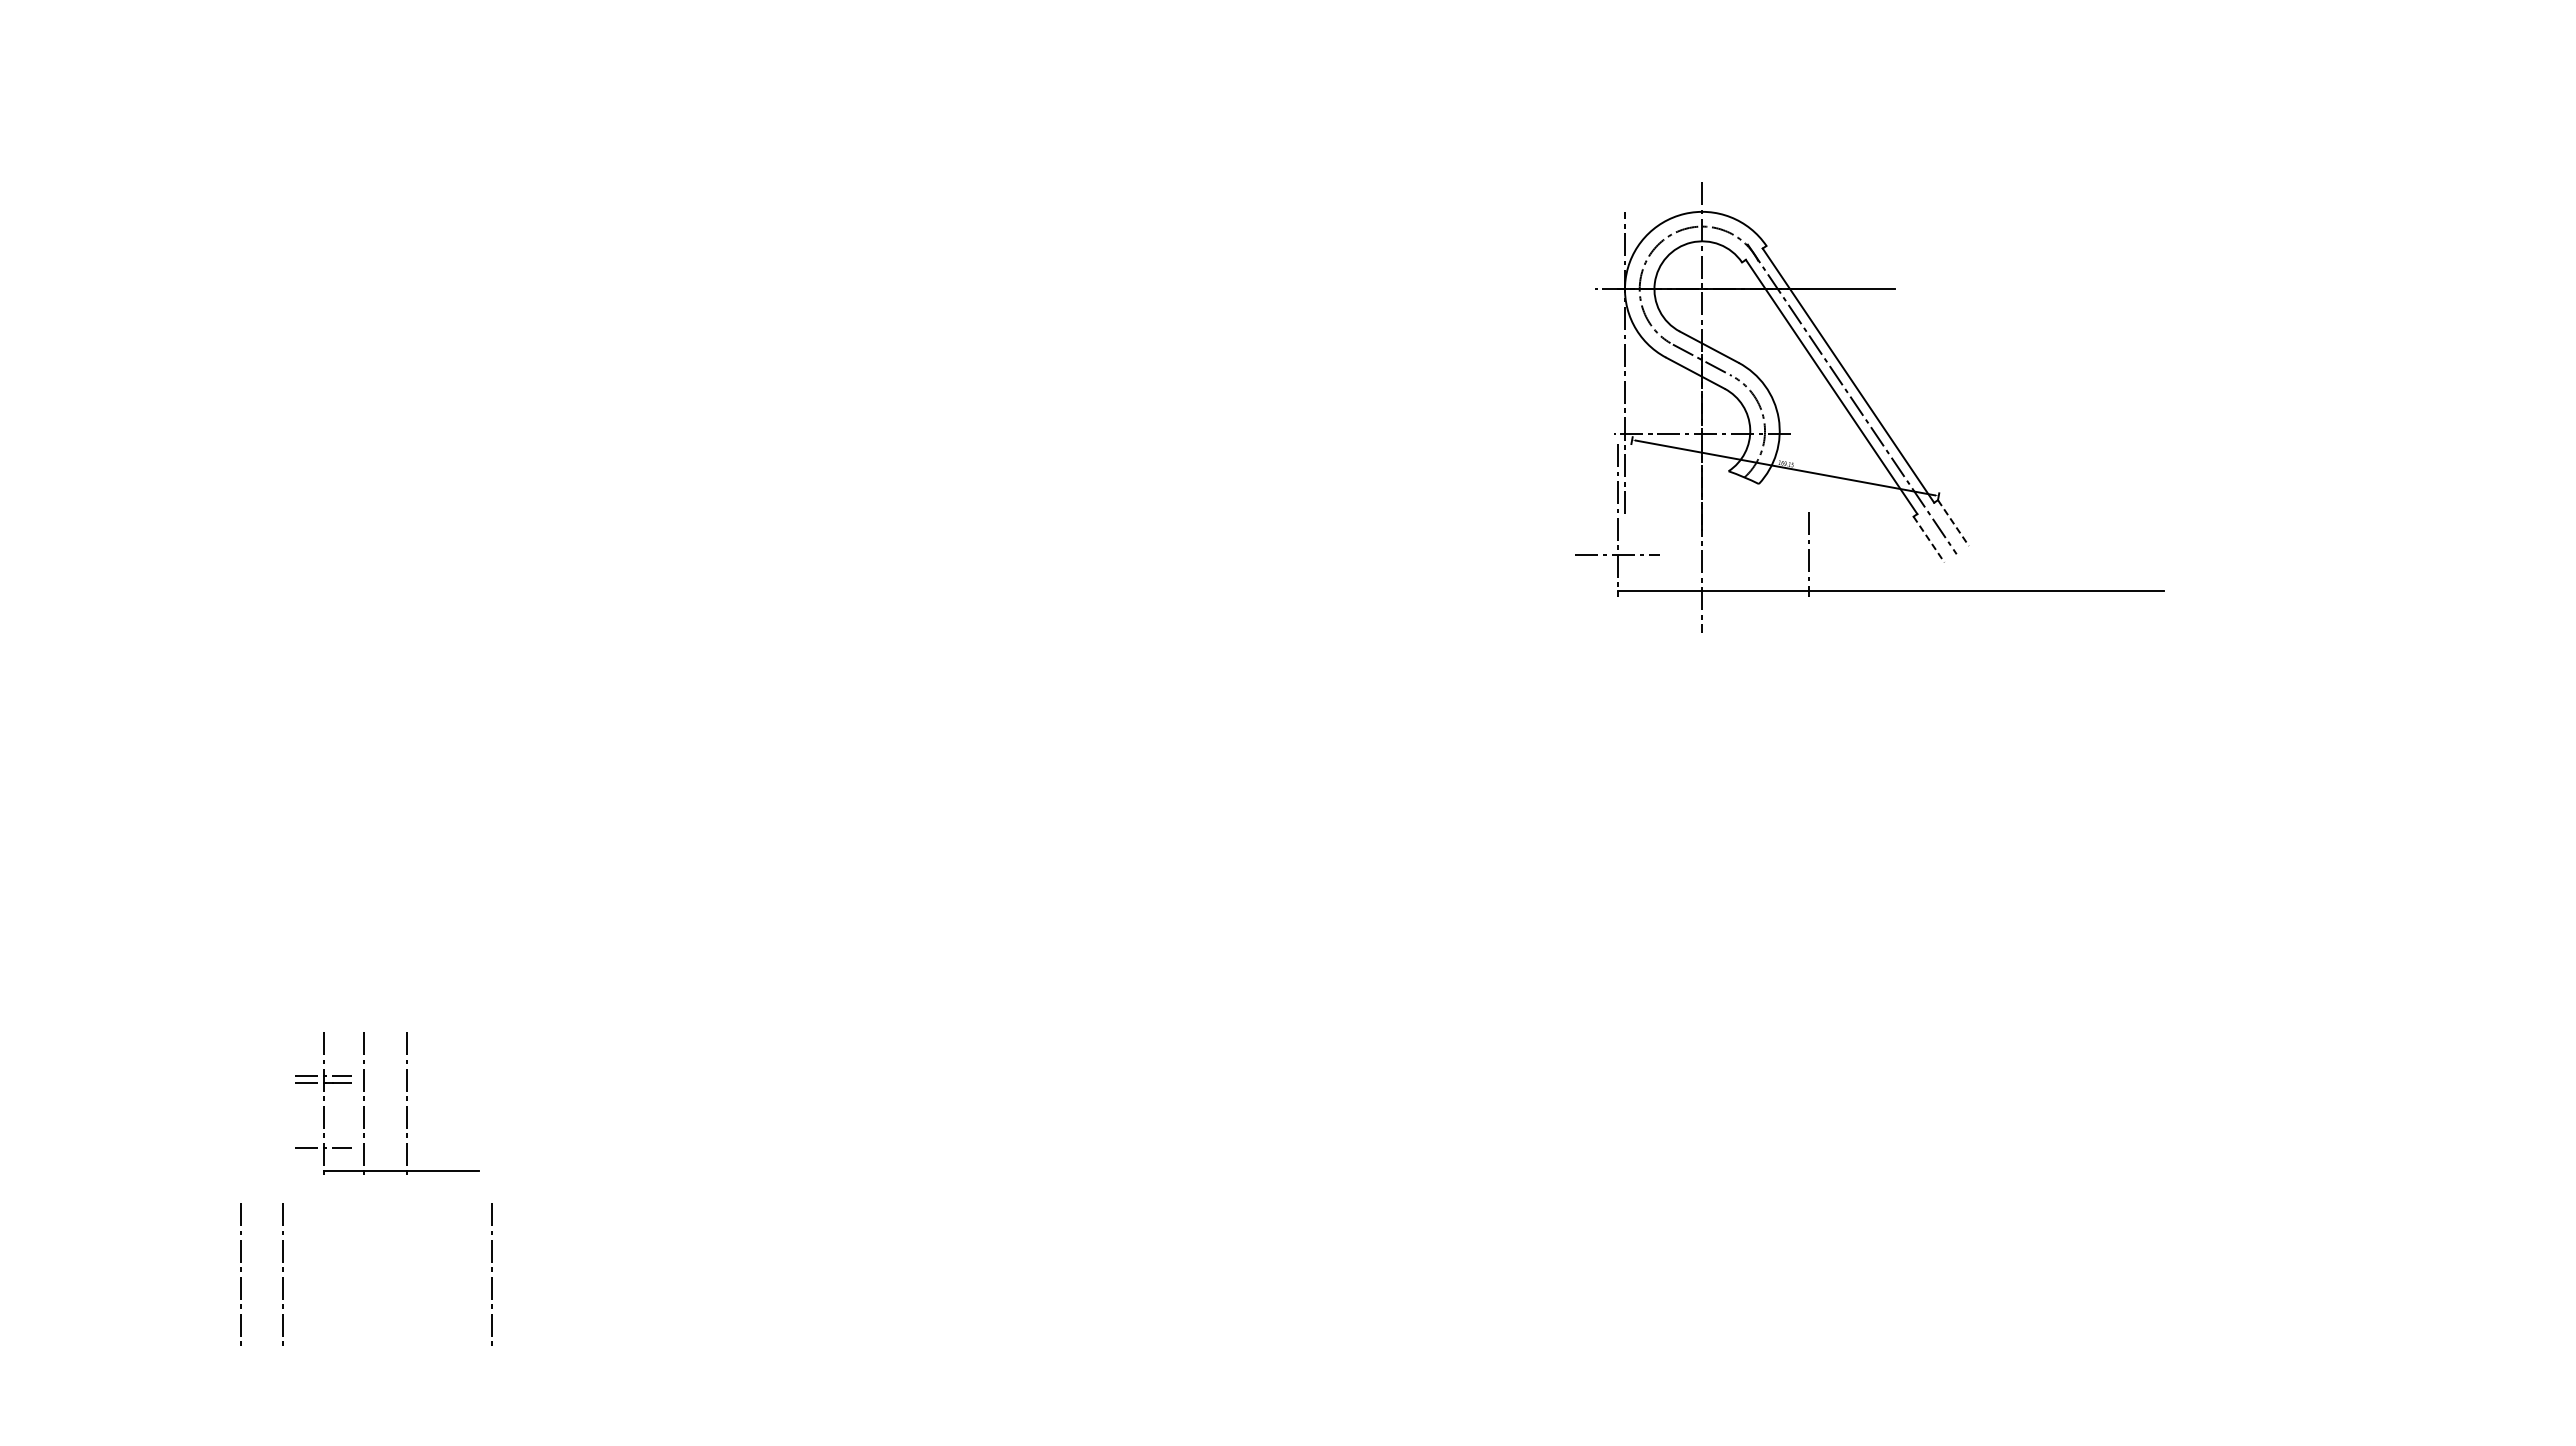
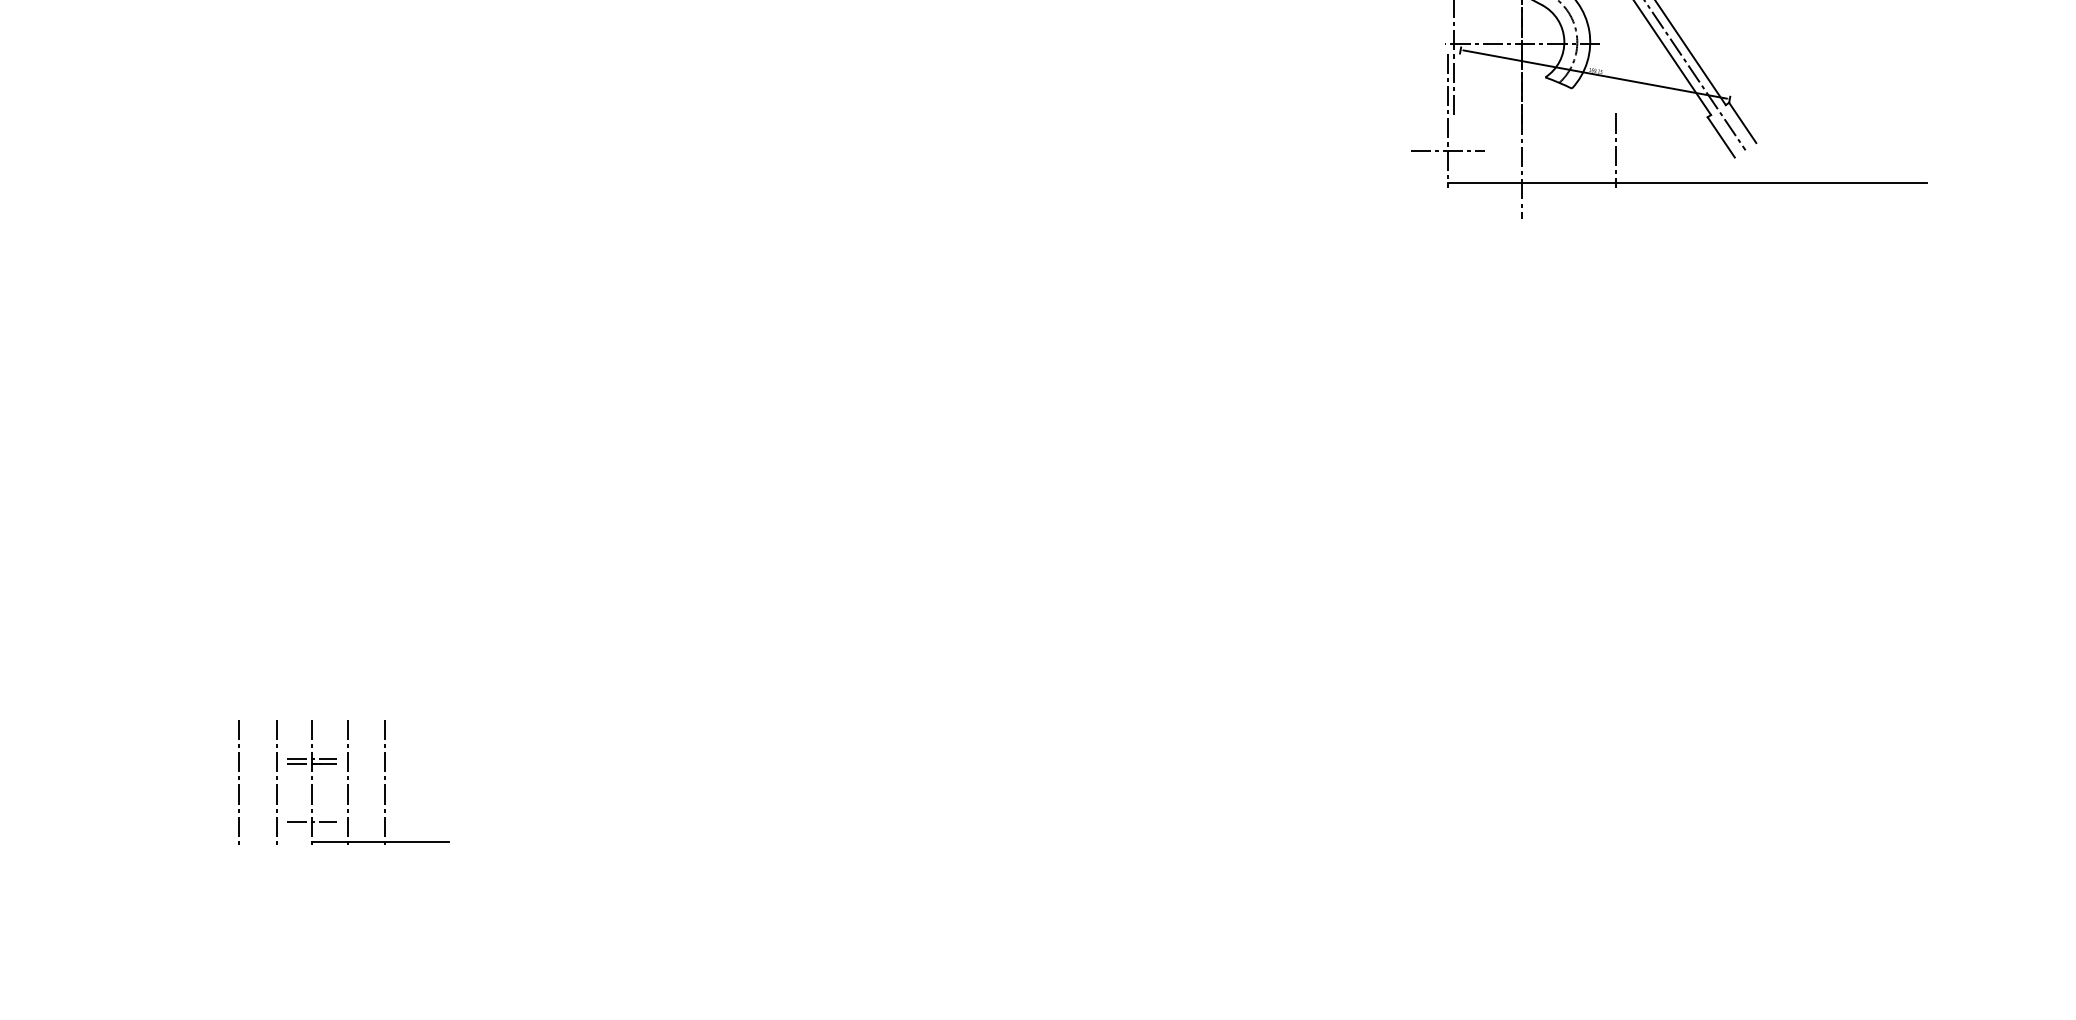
line: (1953, 523) -> (1742, 123), dashed -> solid
line: (1929, 539) -> (1721, 137), dashed -> solid
part: (406, 1100) -> (384, 779), moved
line: (491, 1271) -> (459, 779), removed

